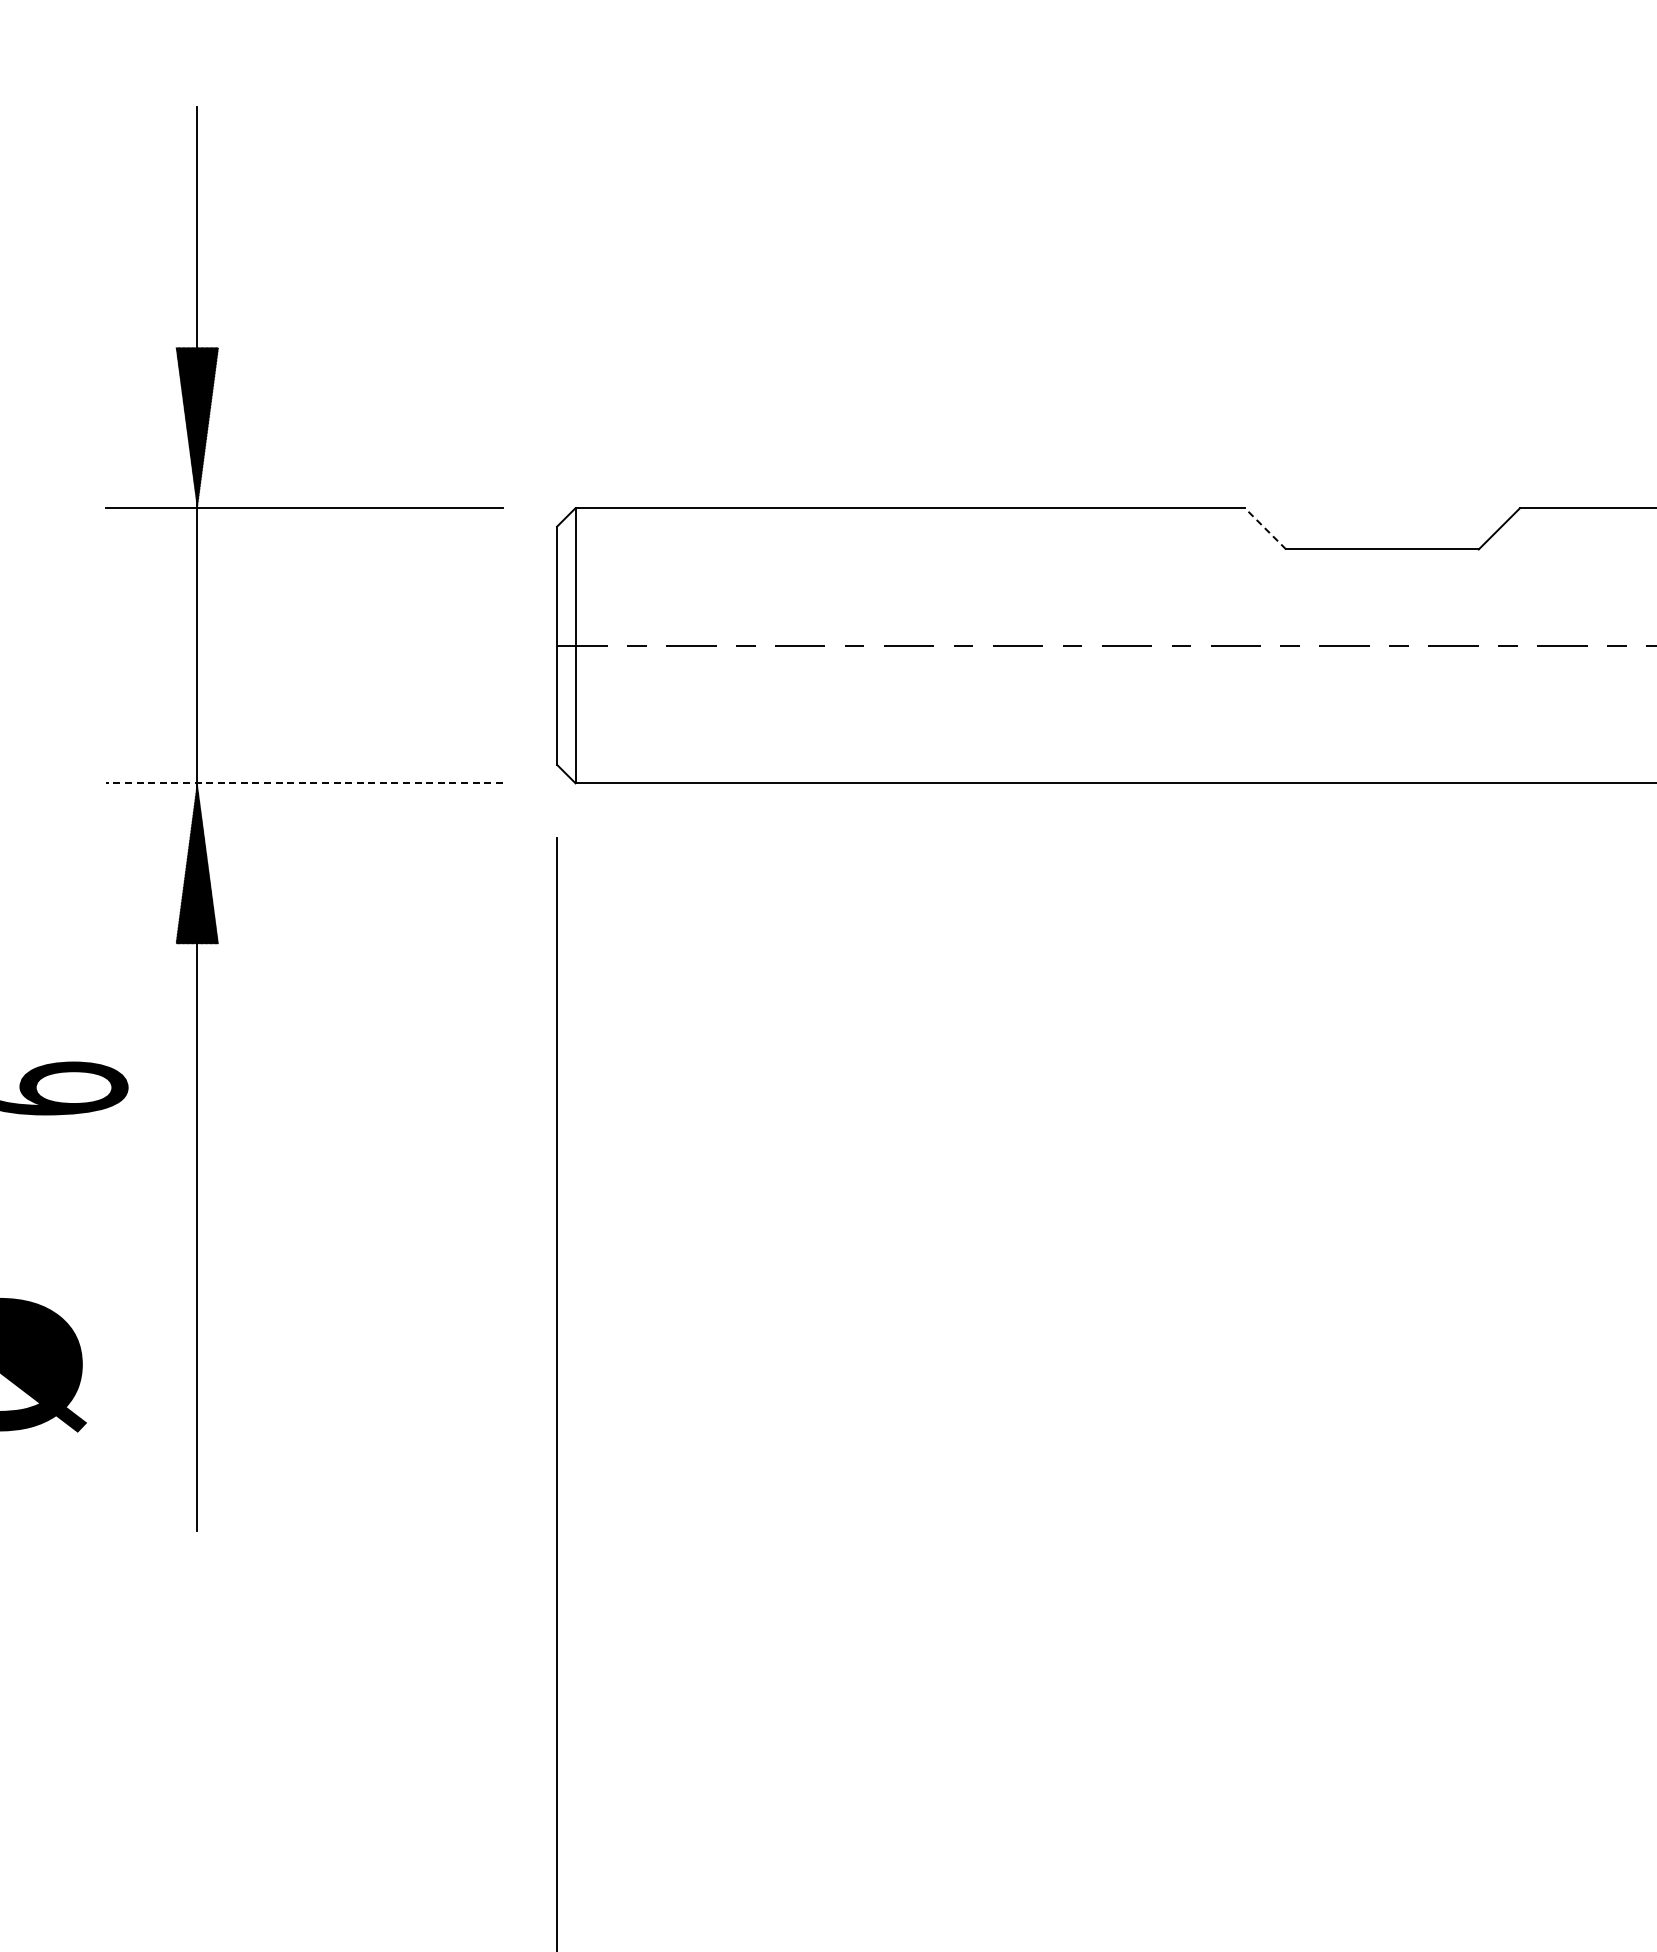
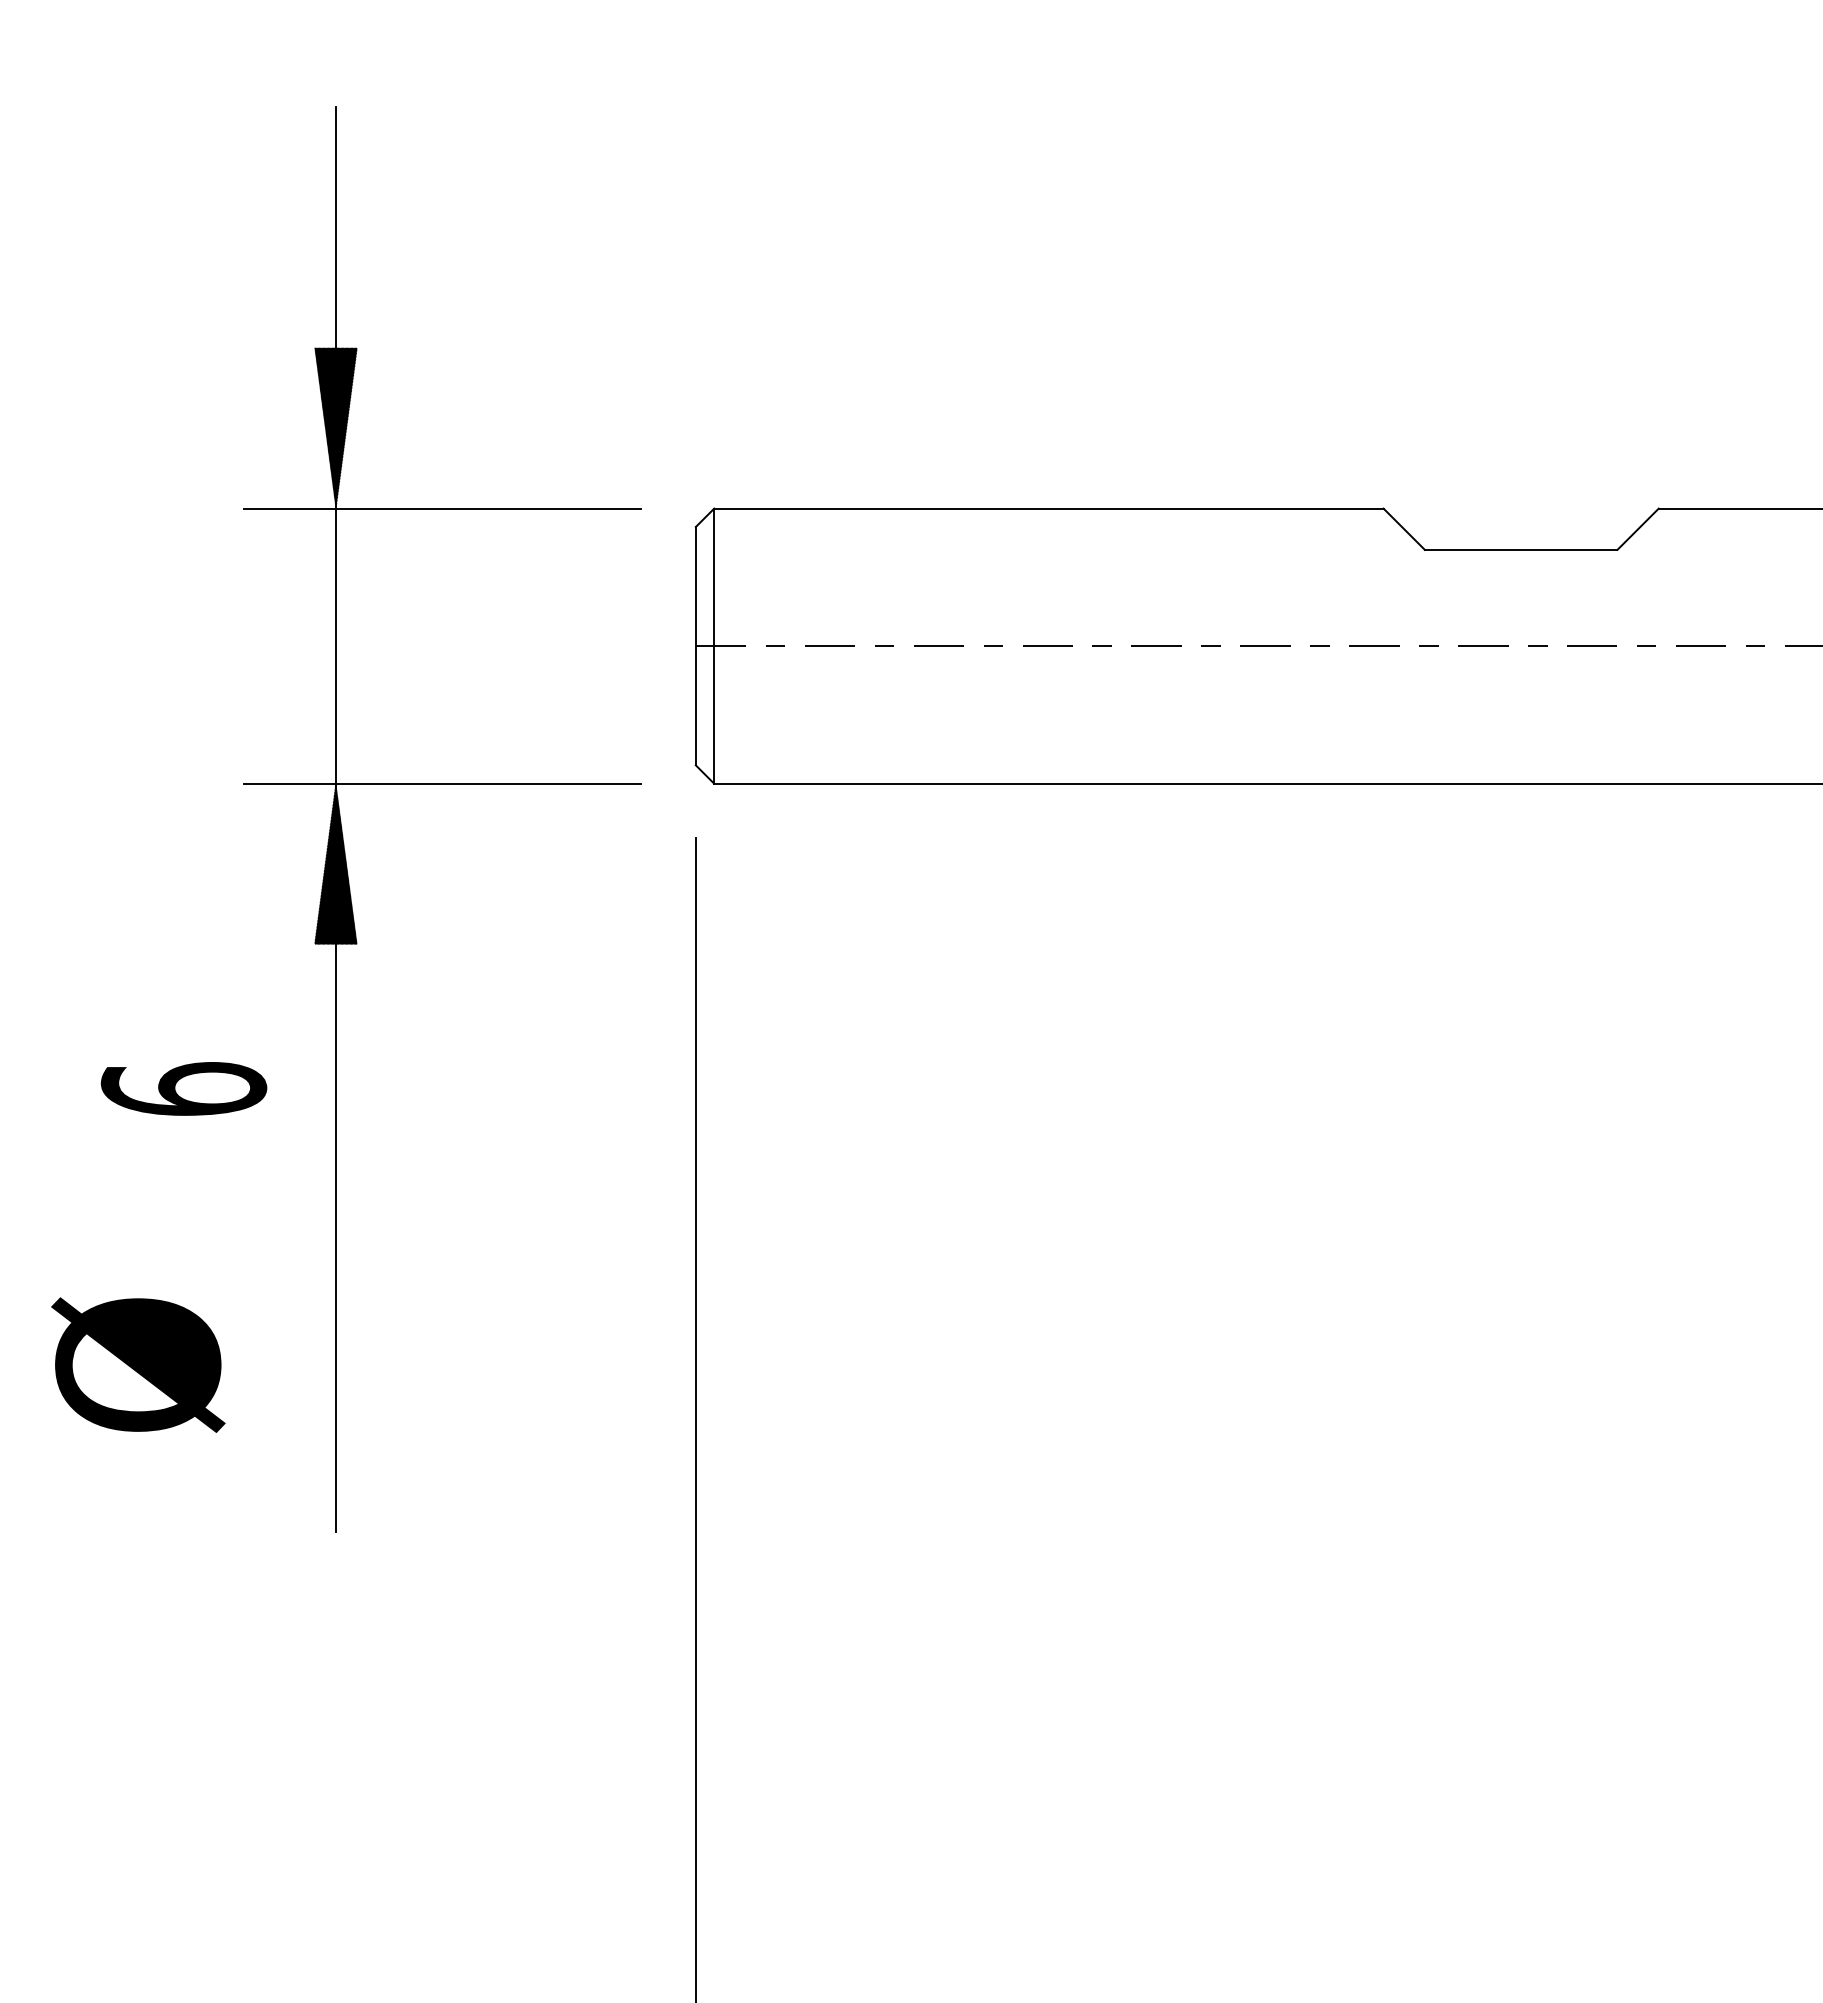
line: (1264, 528) -> (1403, 528), dashed -> solid
line: (303, 783) -> (442, 783), dashed -> solid

